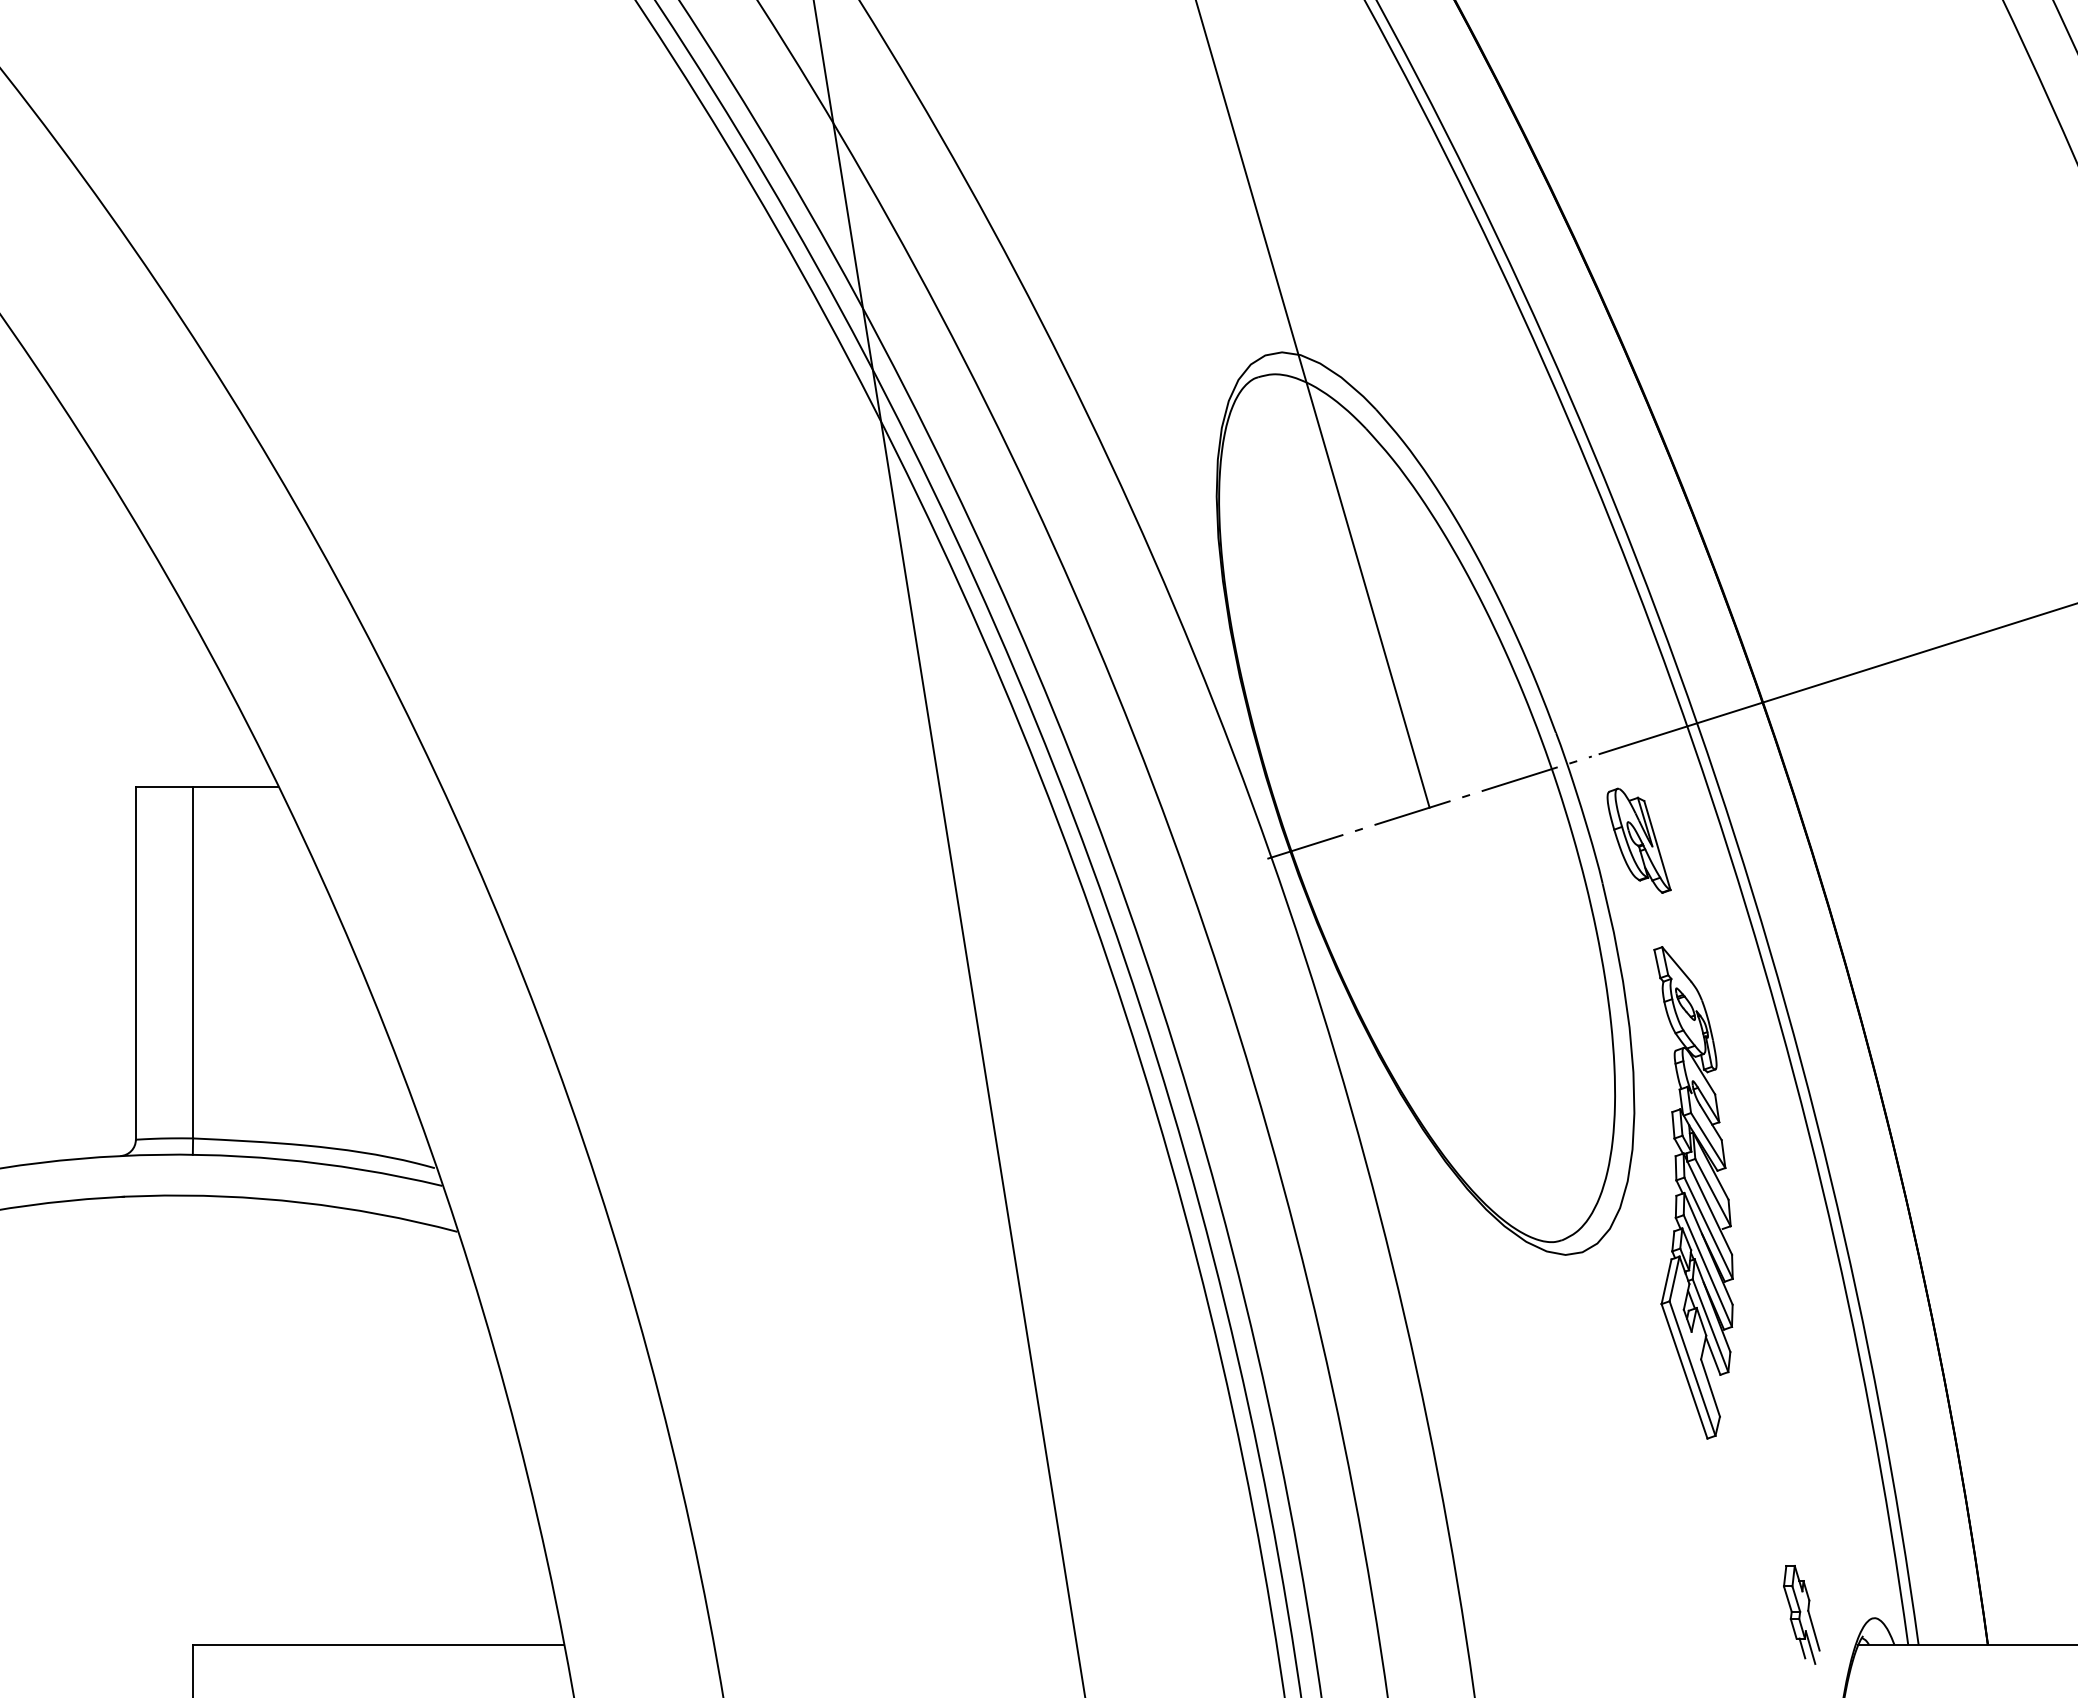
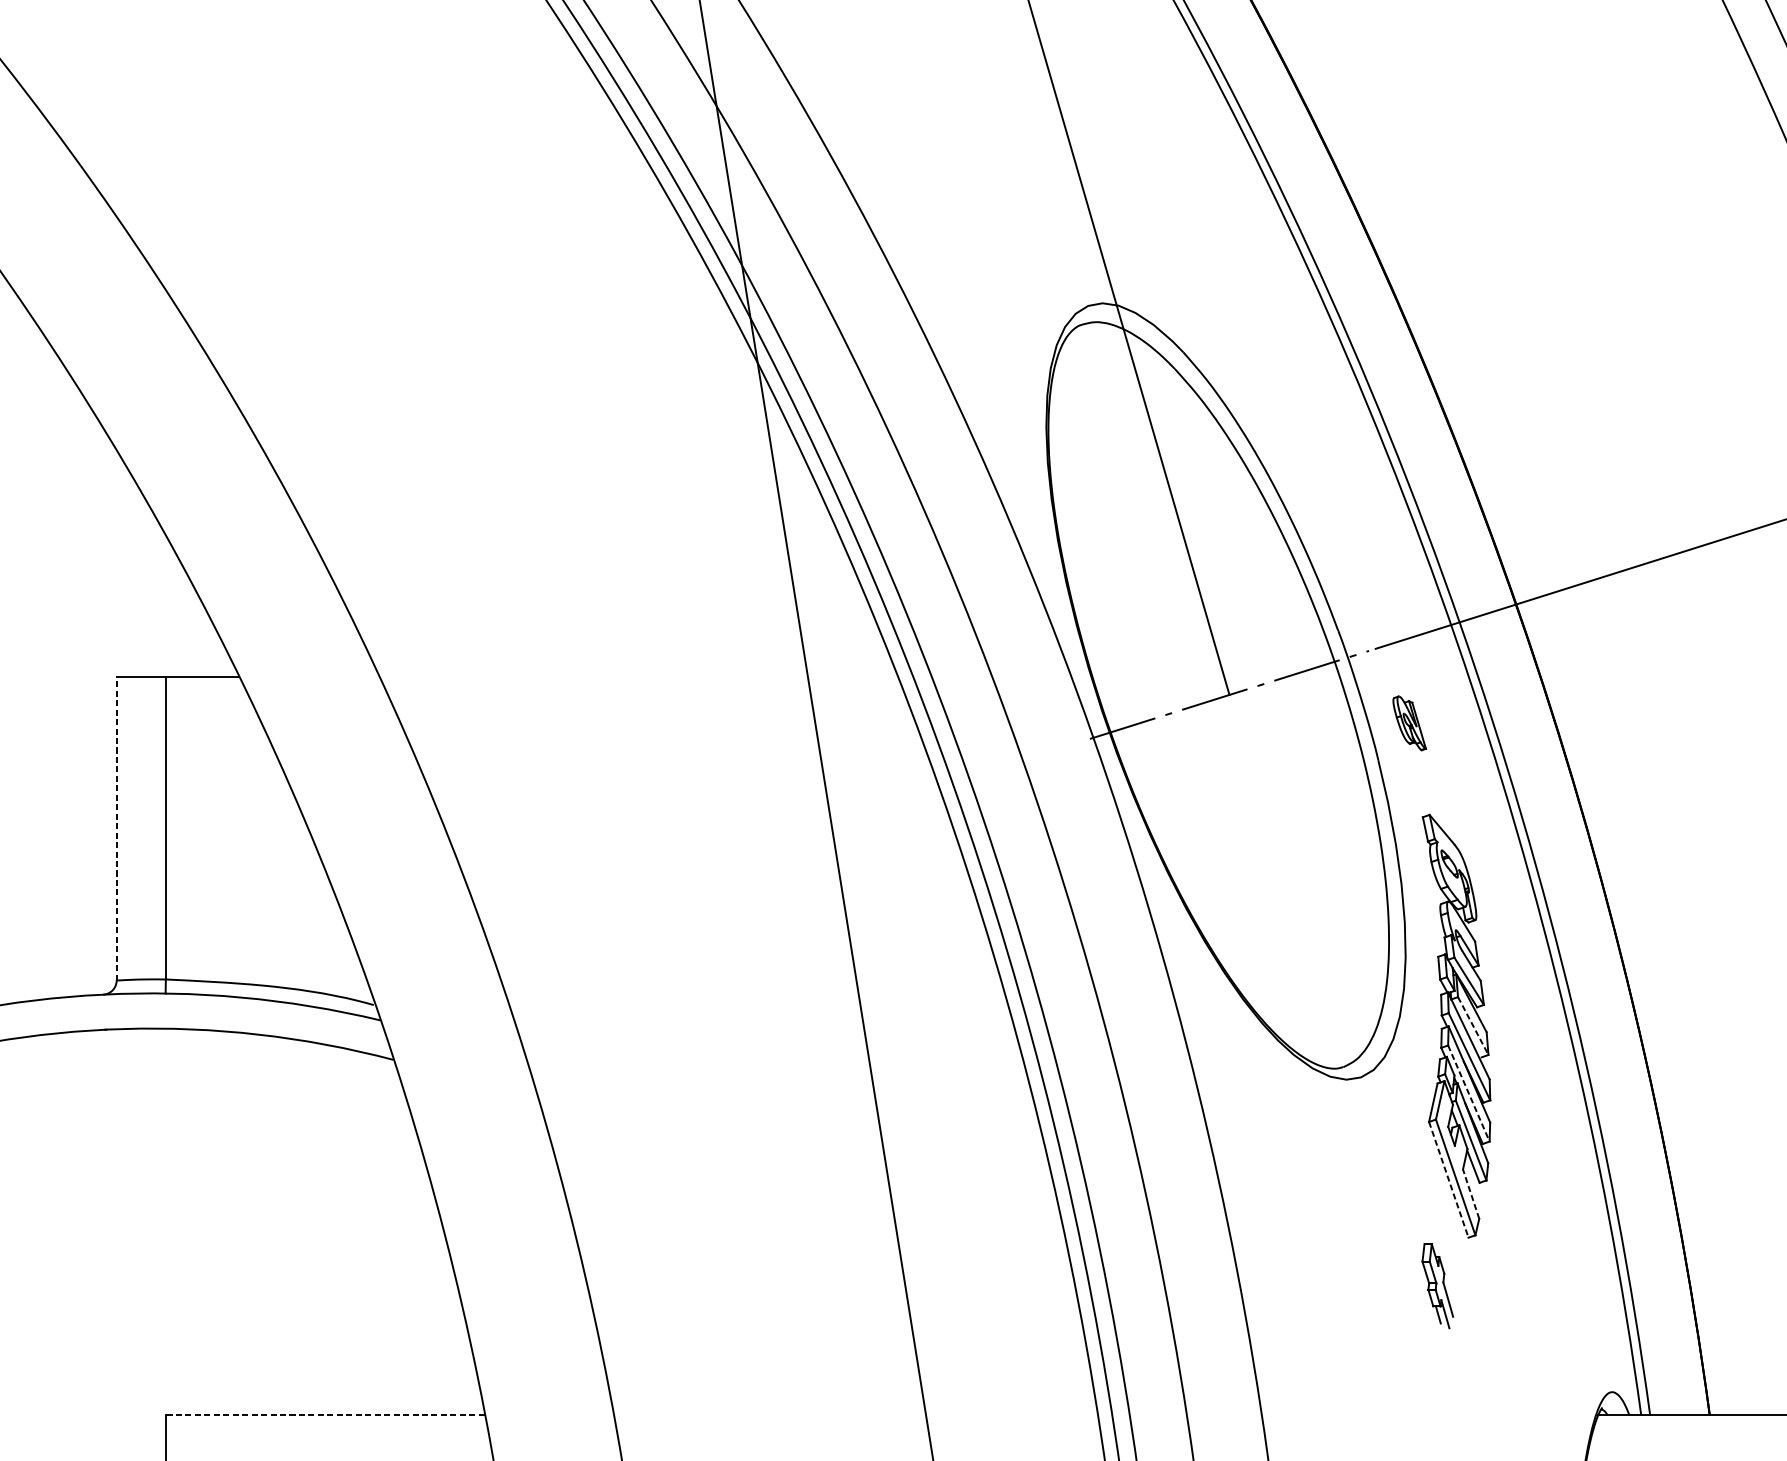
part: (1638, 840) -> (1409, 723), size x0.6
line: (135, 962) -> (116, 828), solid -> dashed
line: (1713, 1193) -> (1473, 1026), solid -> dashed
line: (1707, 1271) -> (1468, 1093), solid -> dashed
line: (1684, 1371) -> (1448, 1179), solid -> dashed
line: (1710, 1387) -> (1471, 1193), solid -> dashed
part: (1801, 1614) -> (1437, 1285), moved
line: (377, 1645) -> (324, 1415), solid -> dashed

